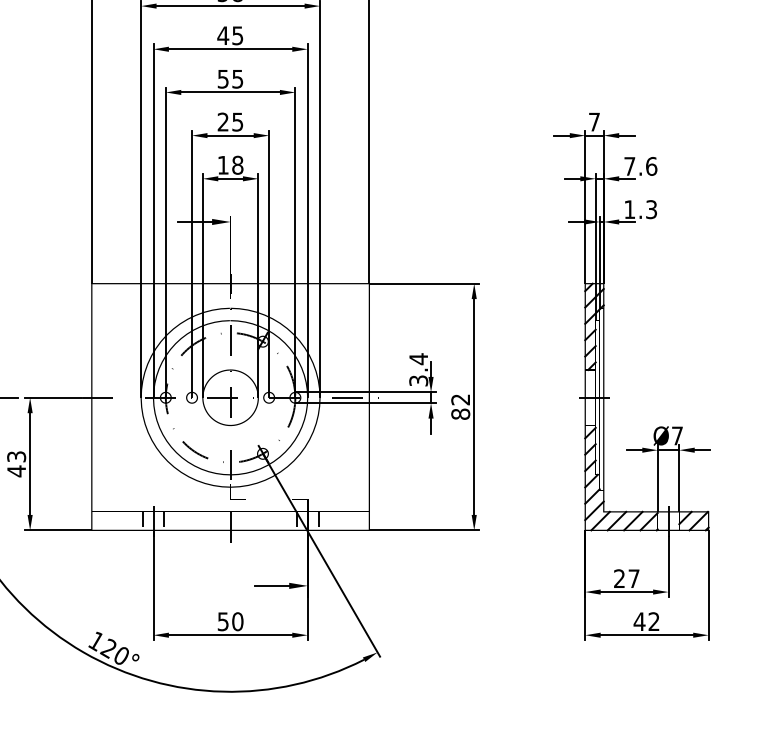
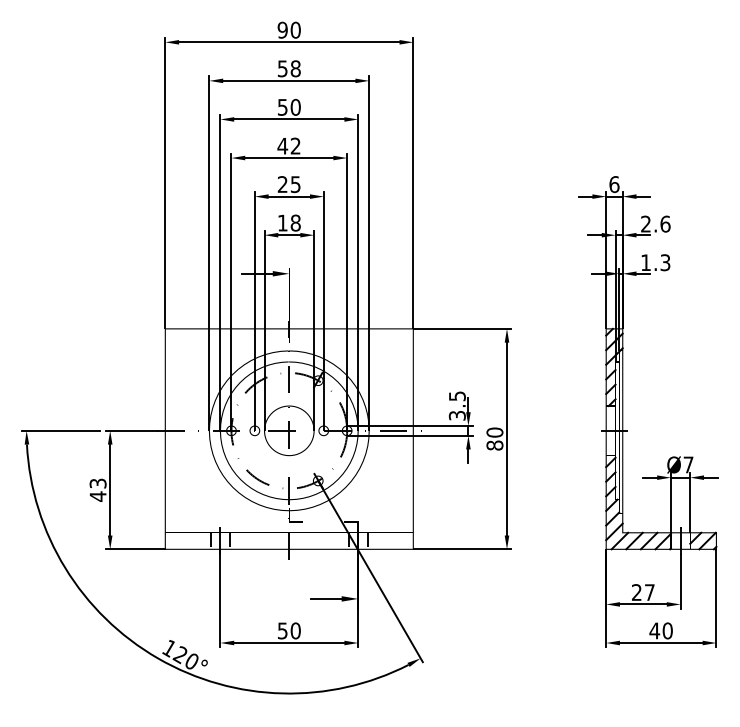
text: (229, 34) -> (288, 106), 45 -> 50
text: (229, 78) -> (288, 145), 55 -> 42
text: (594, 122) -> (614, 184), 7 -> 6
text: (629, 165) -> (645, 223), 7.6 -> 2.6
text: (418, 359) -> (457, 396), 3.4 -> 3.5
text: (460, 399) -> (494, 432), 82 -> 80
text: (653, 621) -> (667, 630), 42 -> 40

